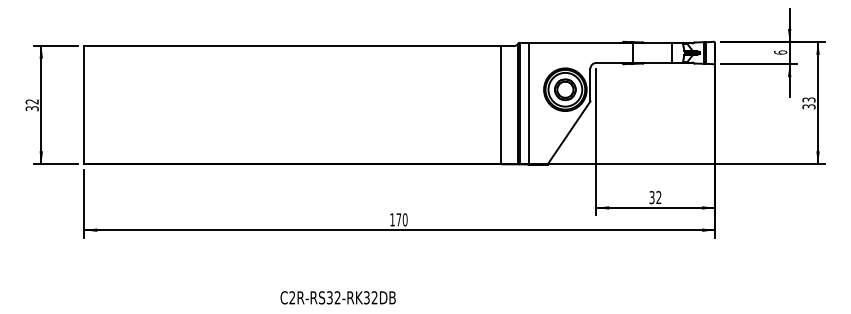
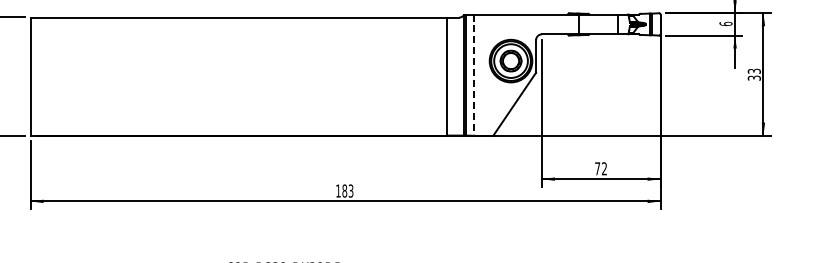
line: (528, 103) -> (474, 74), solid -> dashed
text: (651, 197) -> (597, 168), 32 -> 72
text: (401, 219) -> (347, 190), 170 -> 183

